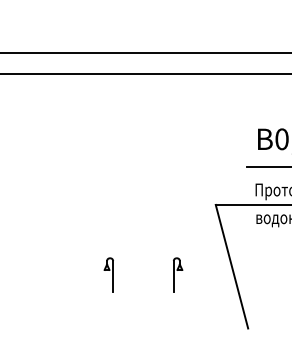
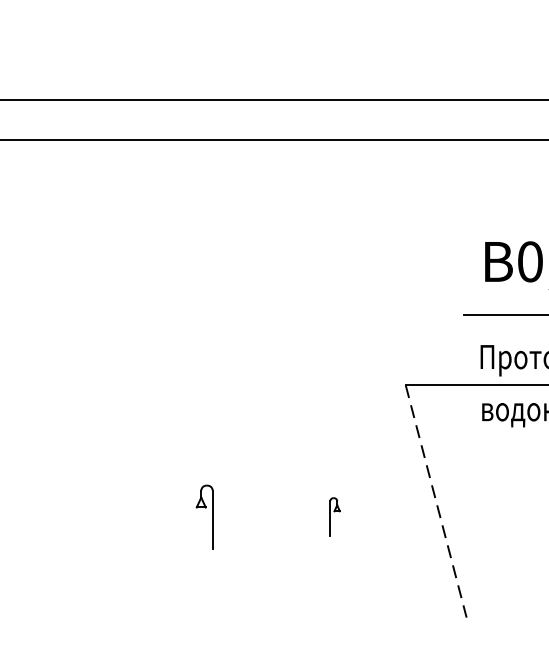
line: (231, 266) -> (435, 501), solid -> dashed
part: (178, 274) -> (335, 516), size x0.6

